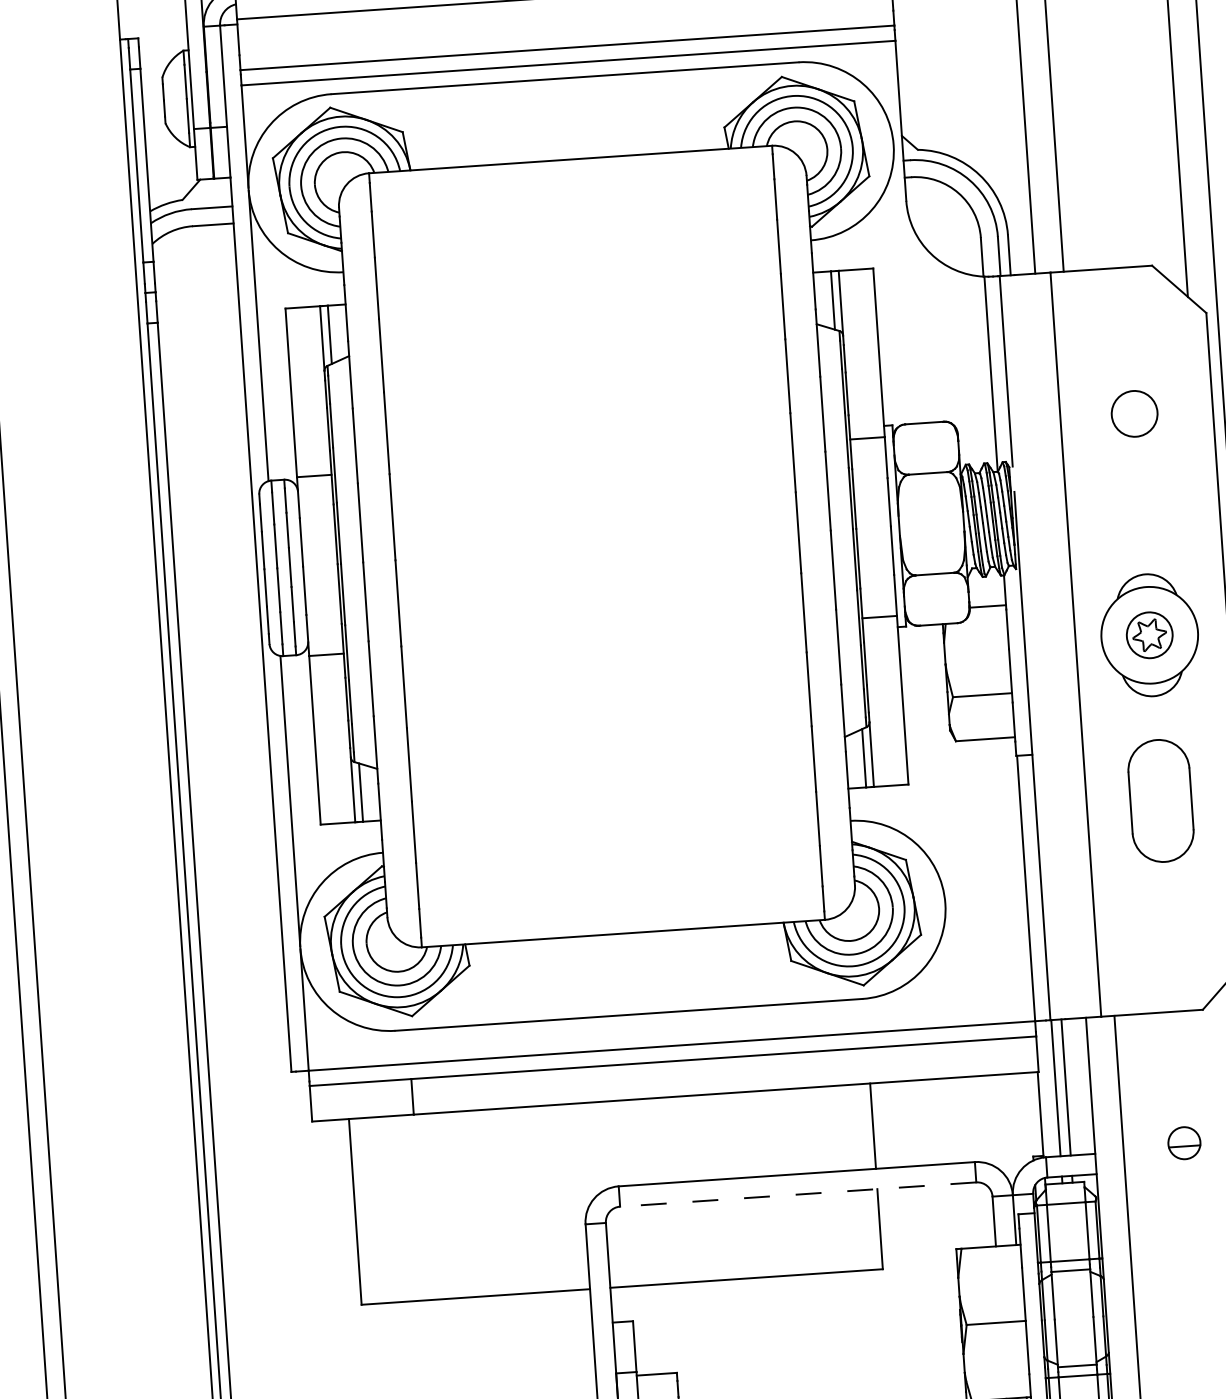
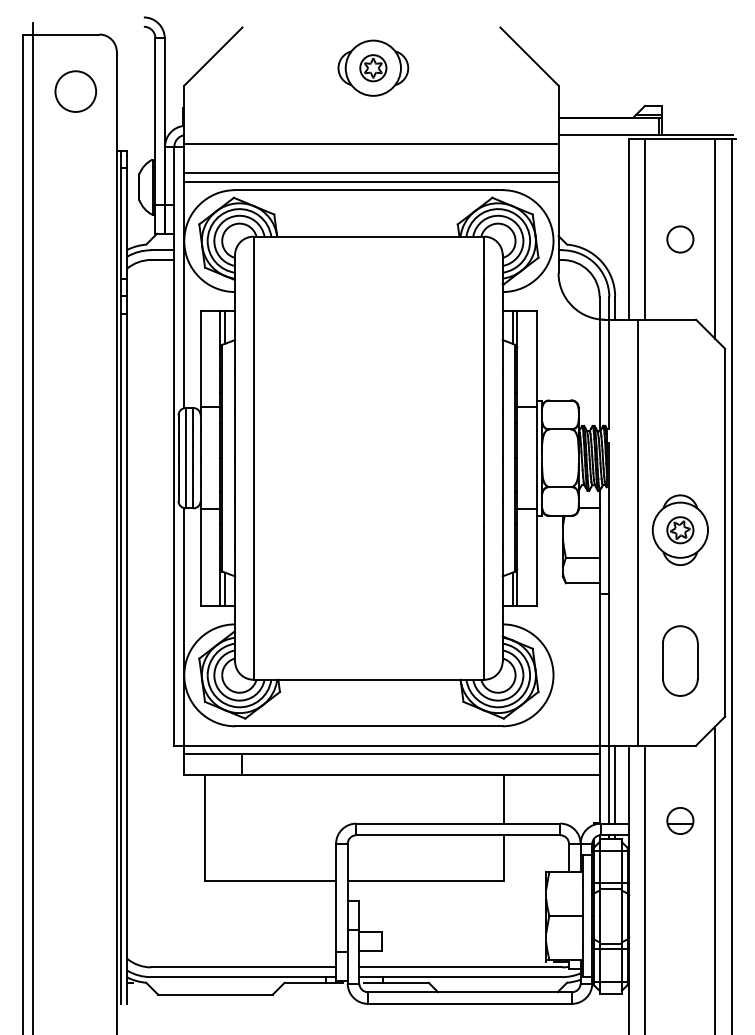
circle: (1134, 413) -> (680, 239), moved
part: (1161, 799) -> (680, 660), moved
part: (1184, 1142) -> (680, 820), size x1.43
line: (798, 1194) -> (458, 835), dashed -> solid

